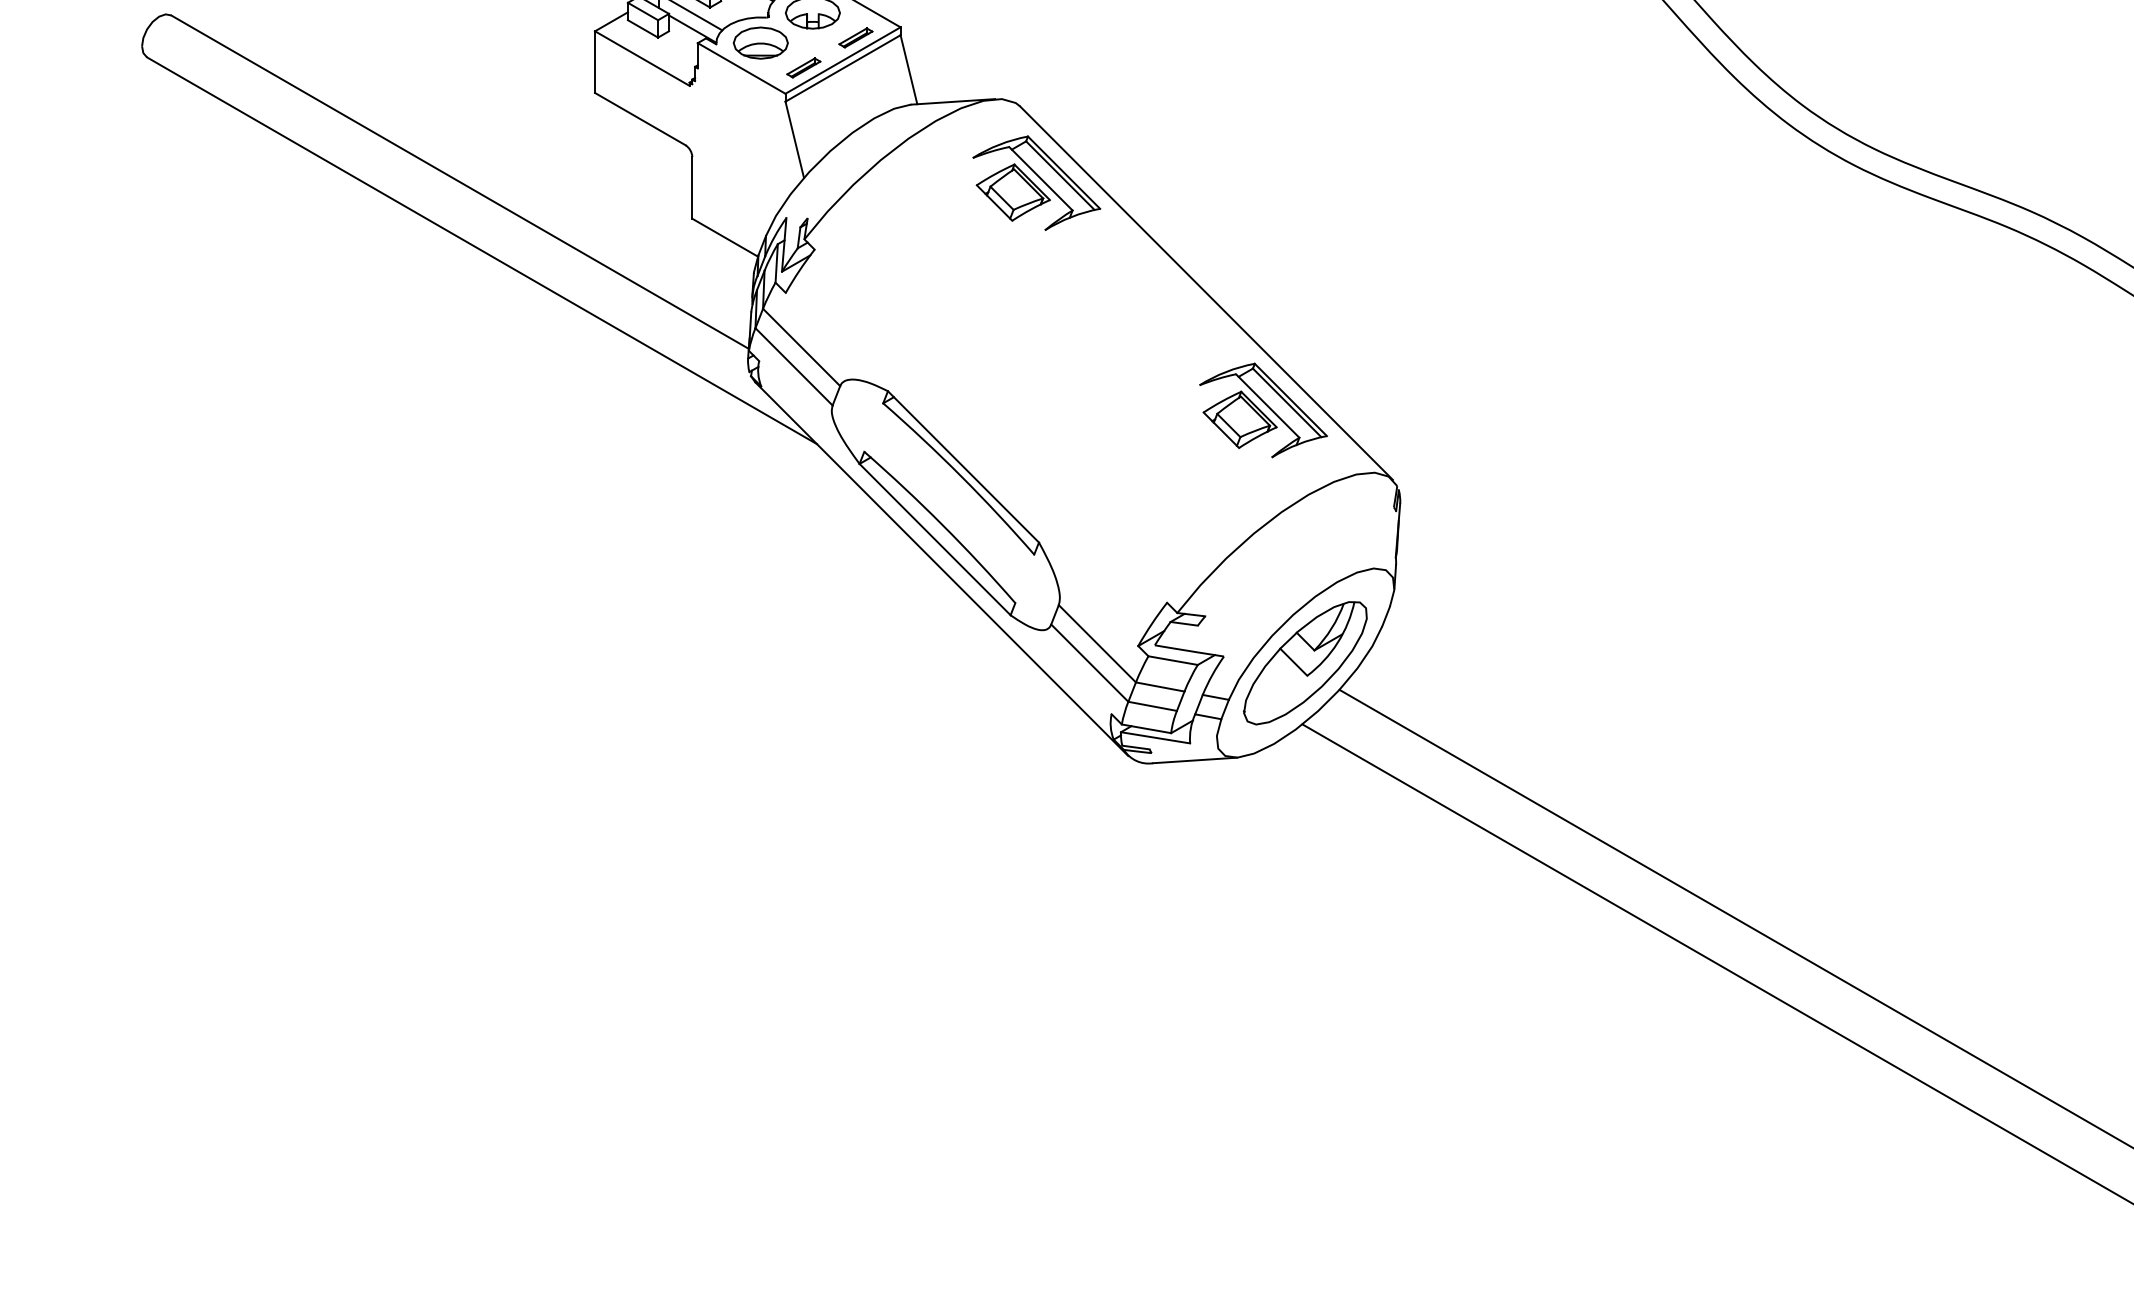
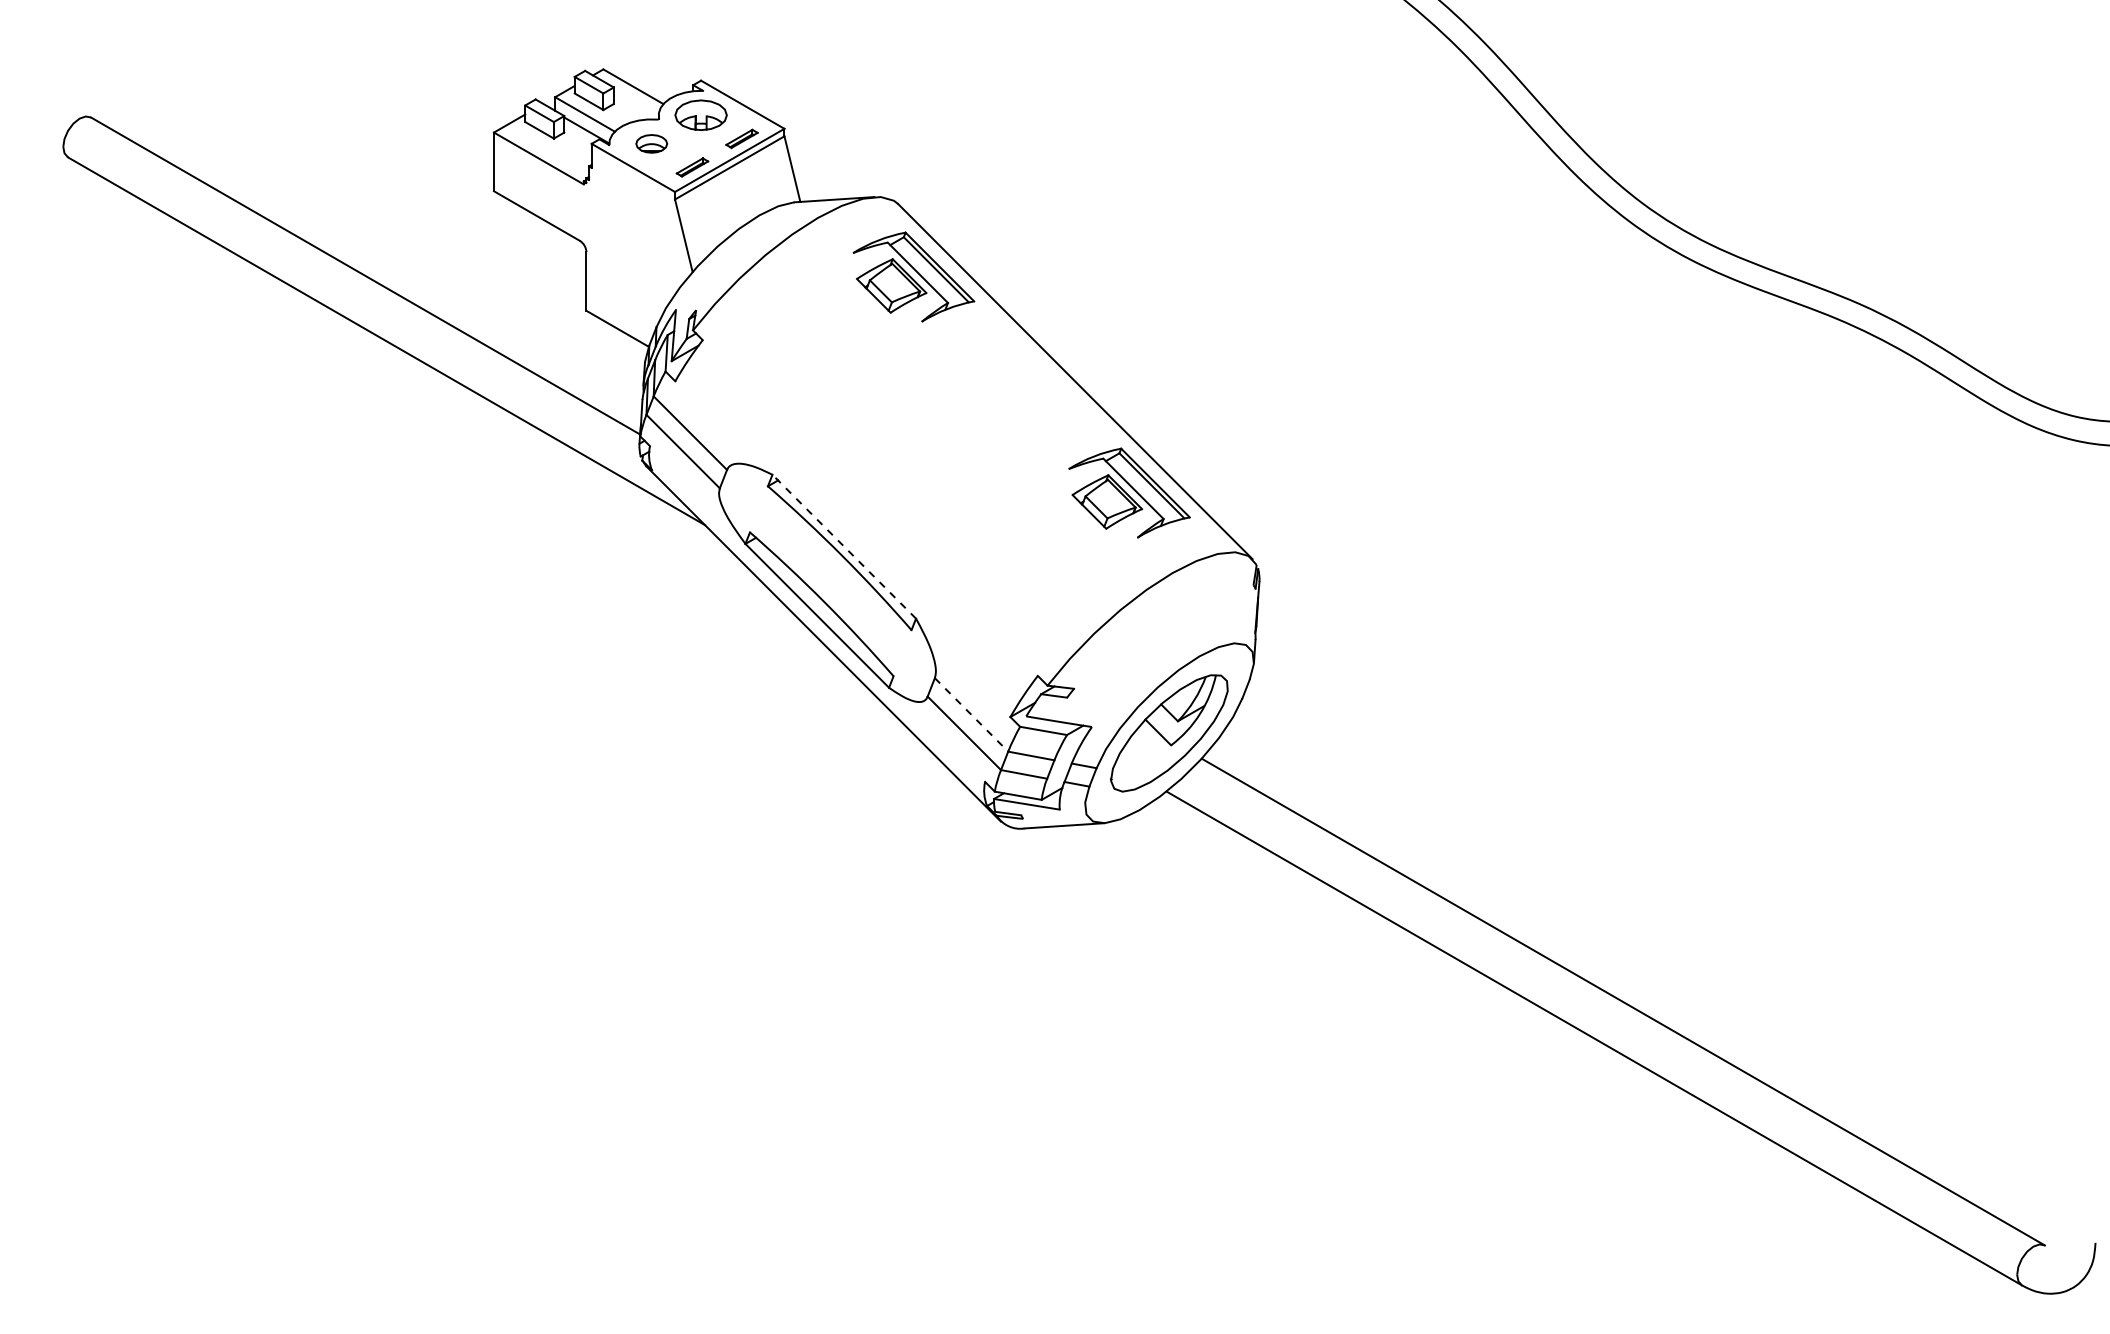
part: (760, 42) -> (651, 143), size x0.6
line: (963, 466) -> (844, 546), solid -> dashed
line: (1097, 643) -> (971, 714), solid -> dashed

